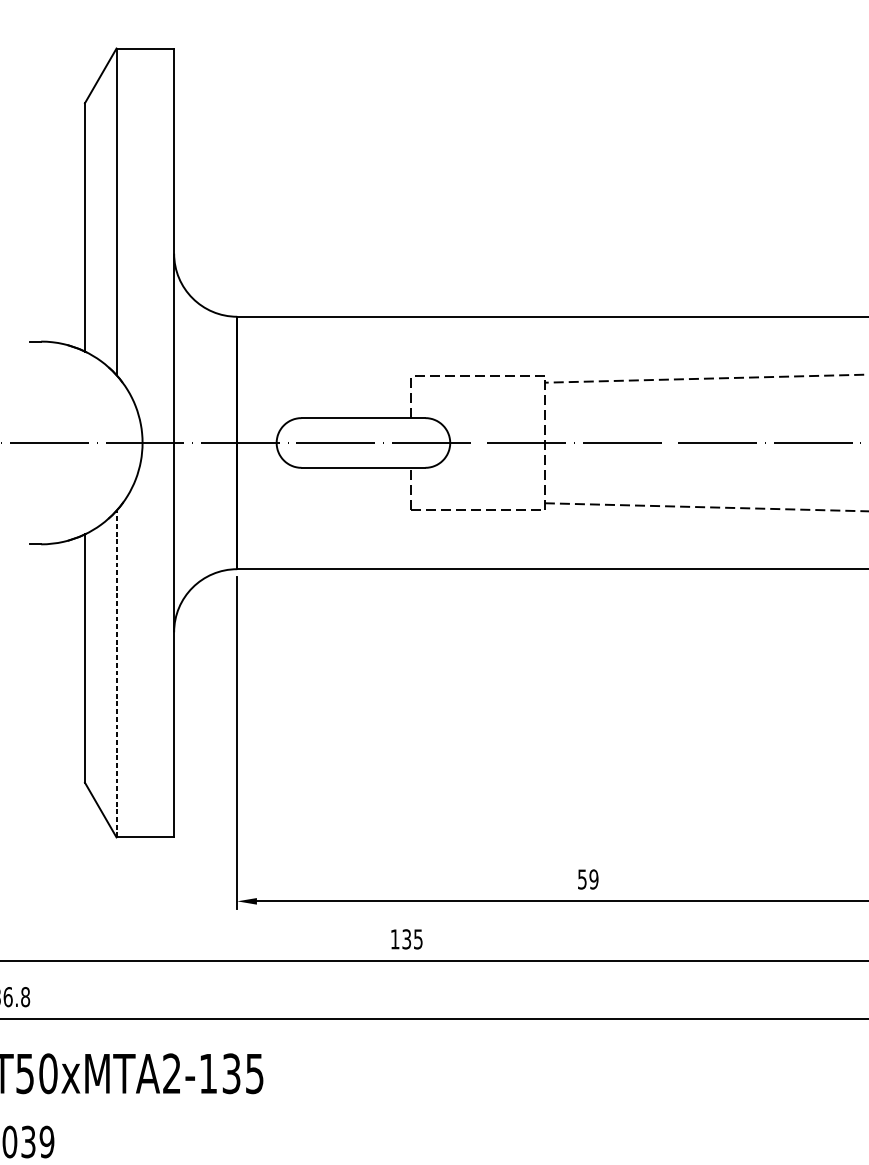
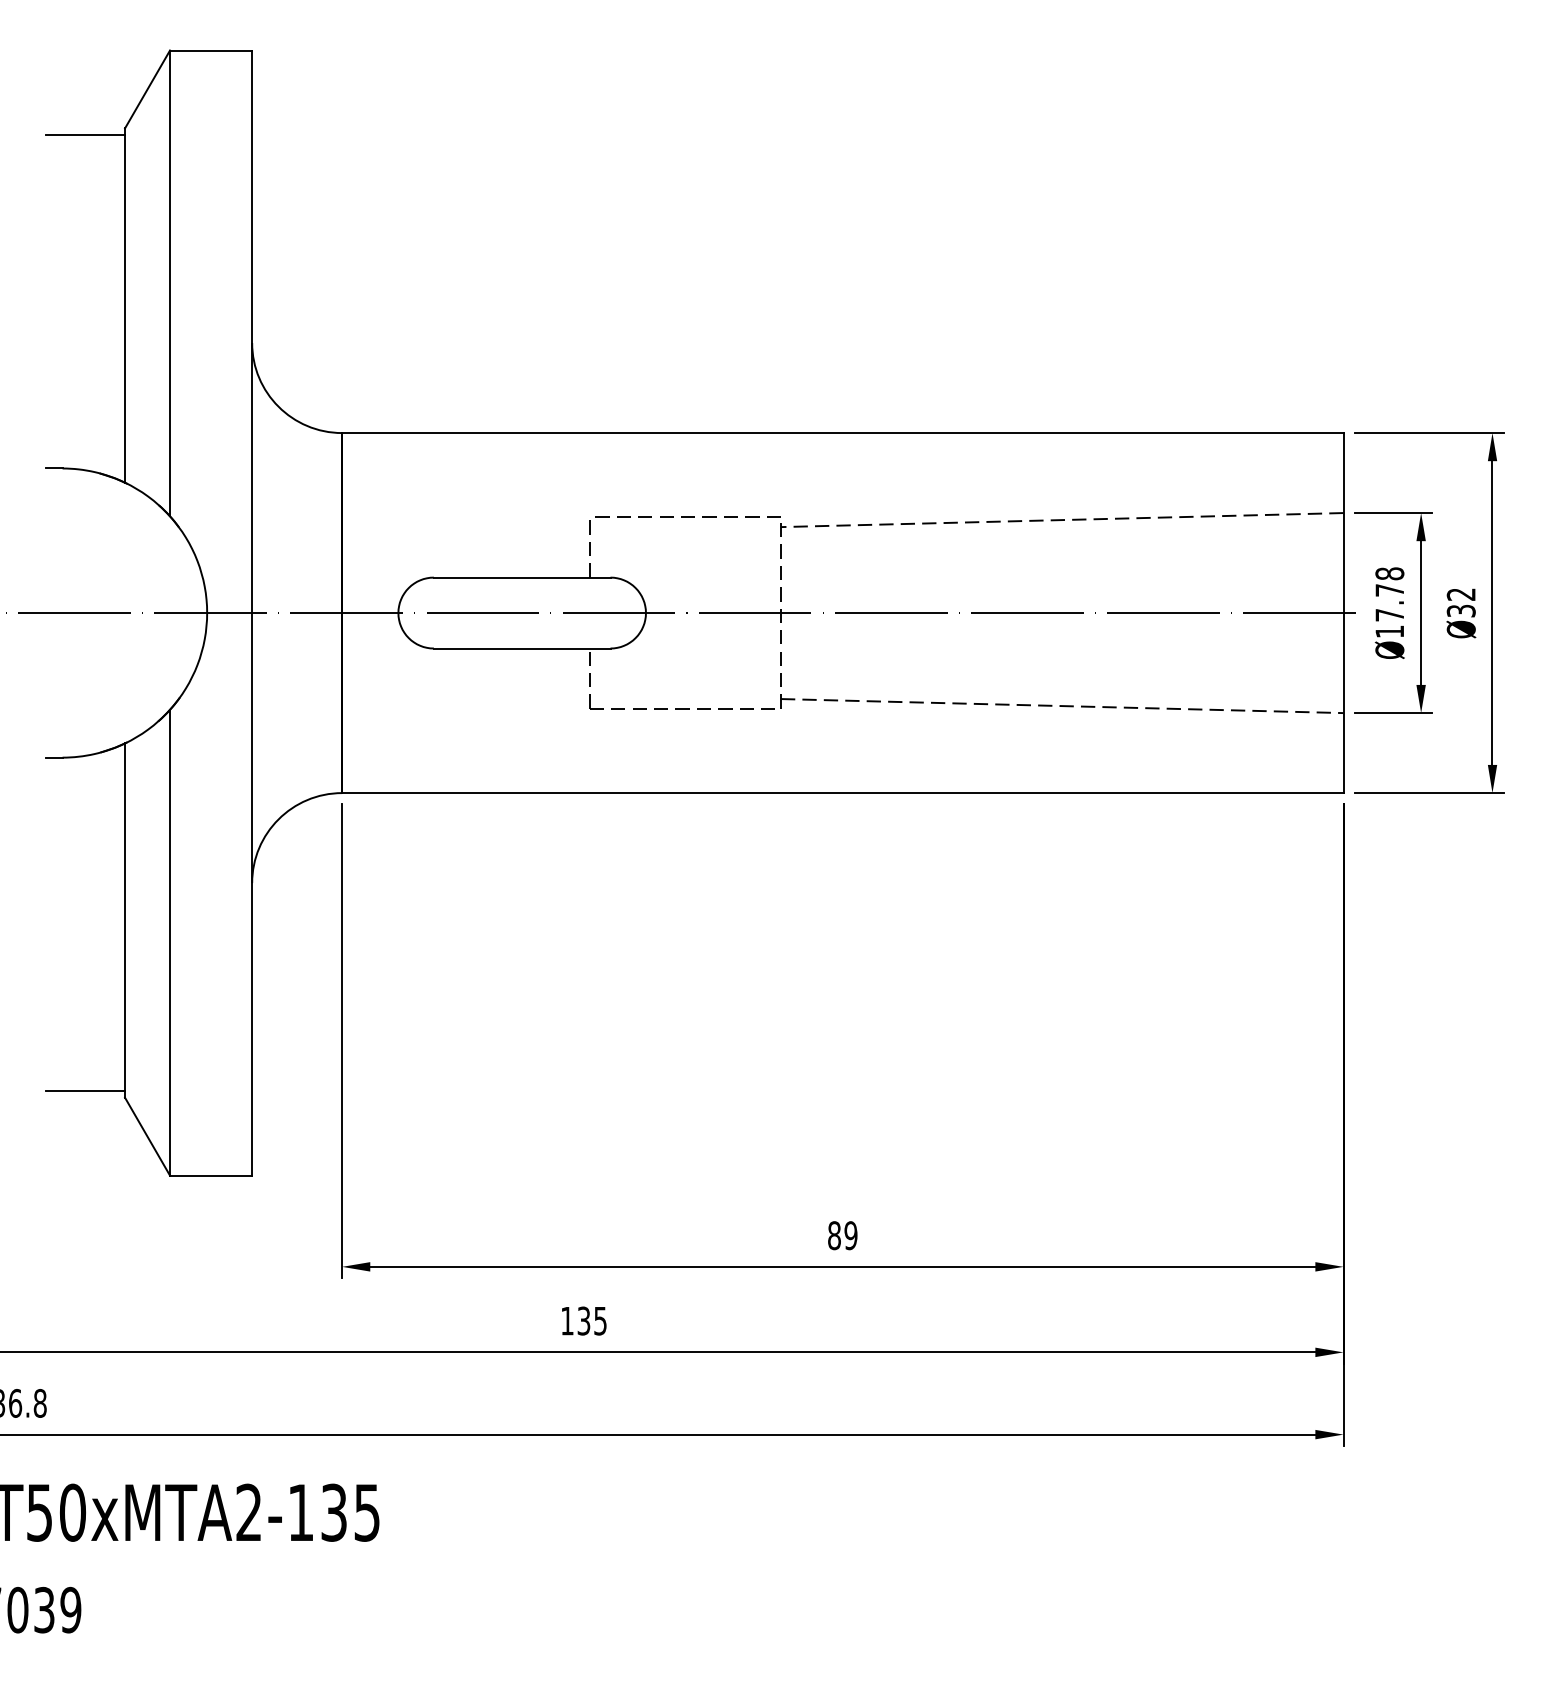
line: (57, 107) -> (85, 134), added
line: (116, 673) -> (170, 942), dashed -> solid
line: (57, 778) -> (85, 1091), added
text: (582, 879) -> (834, 1235), 59 -> 89

